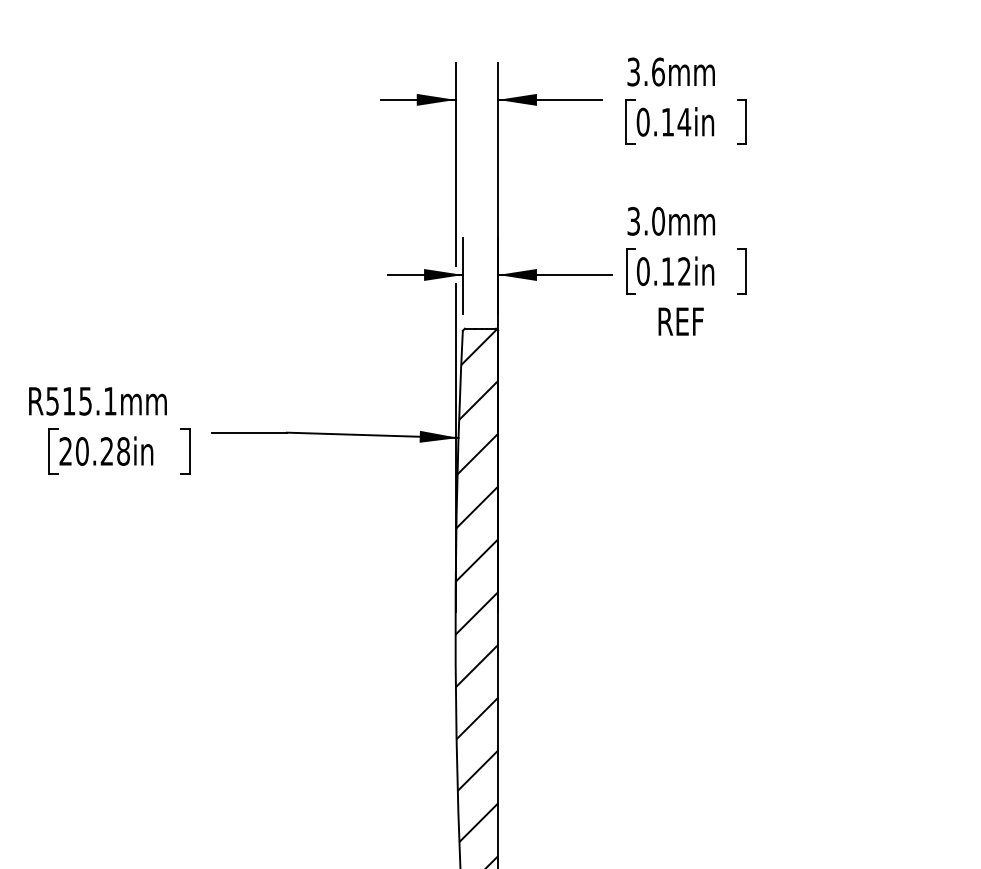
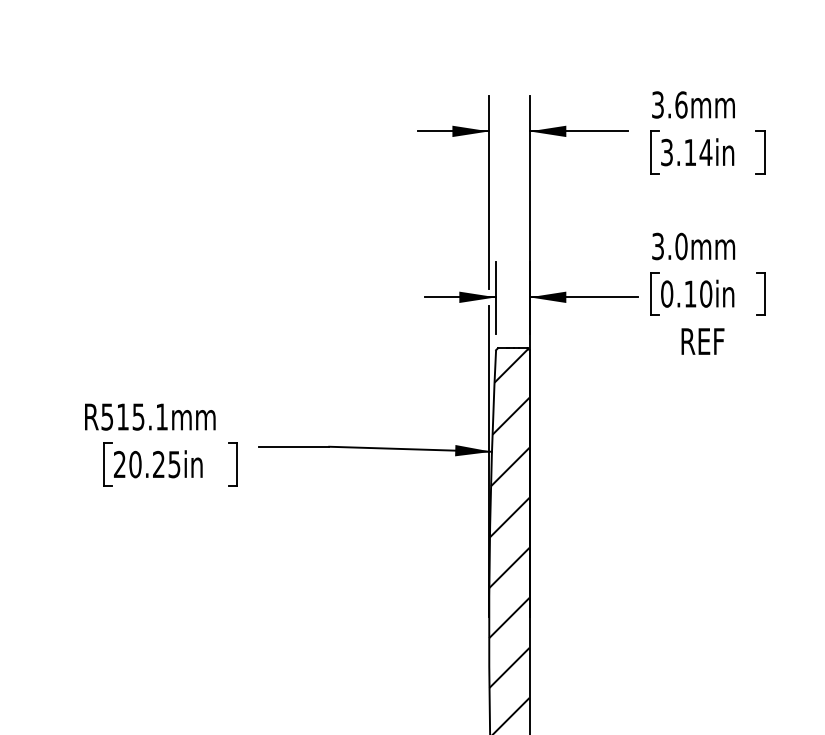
text: (642, 121) -> (666, 151), 0.14in -> 3.14in
text: (684, 271) -> (706, 294), 0.12in -> 0.10in
text: (123, 451) -> (174, 464), 20.28in -> 20.25in

